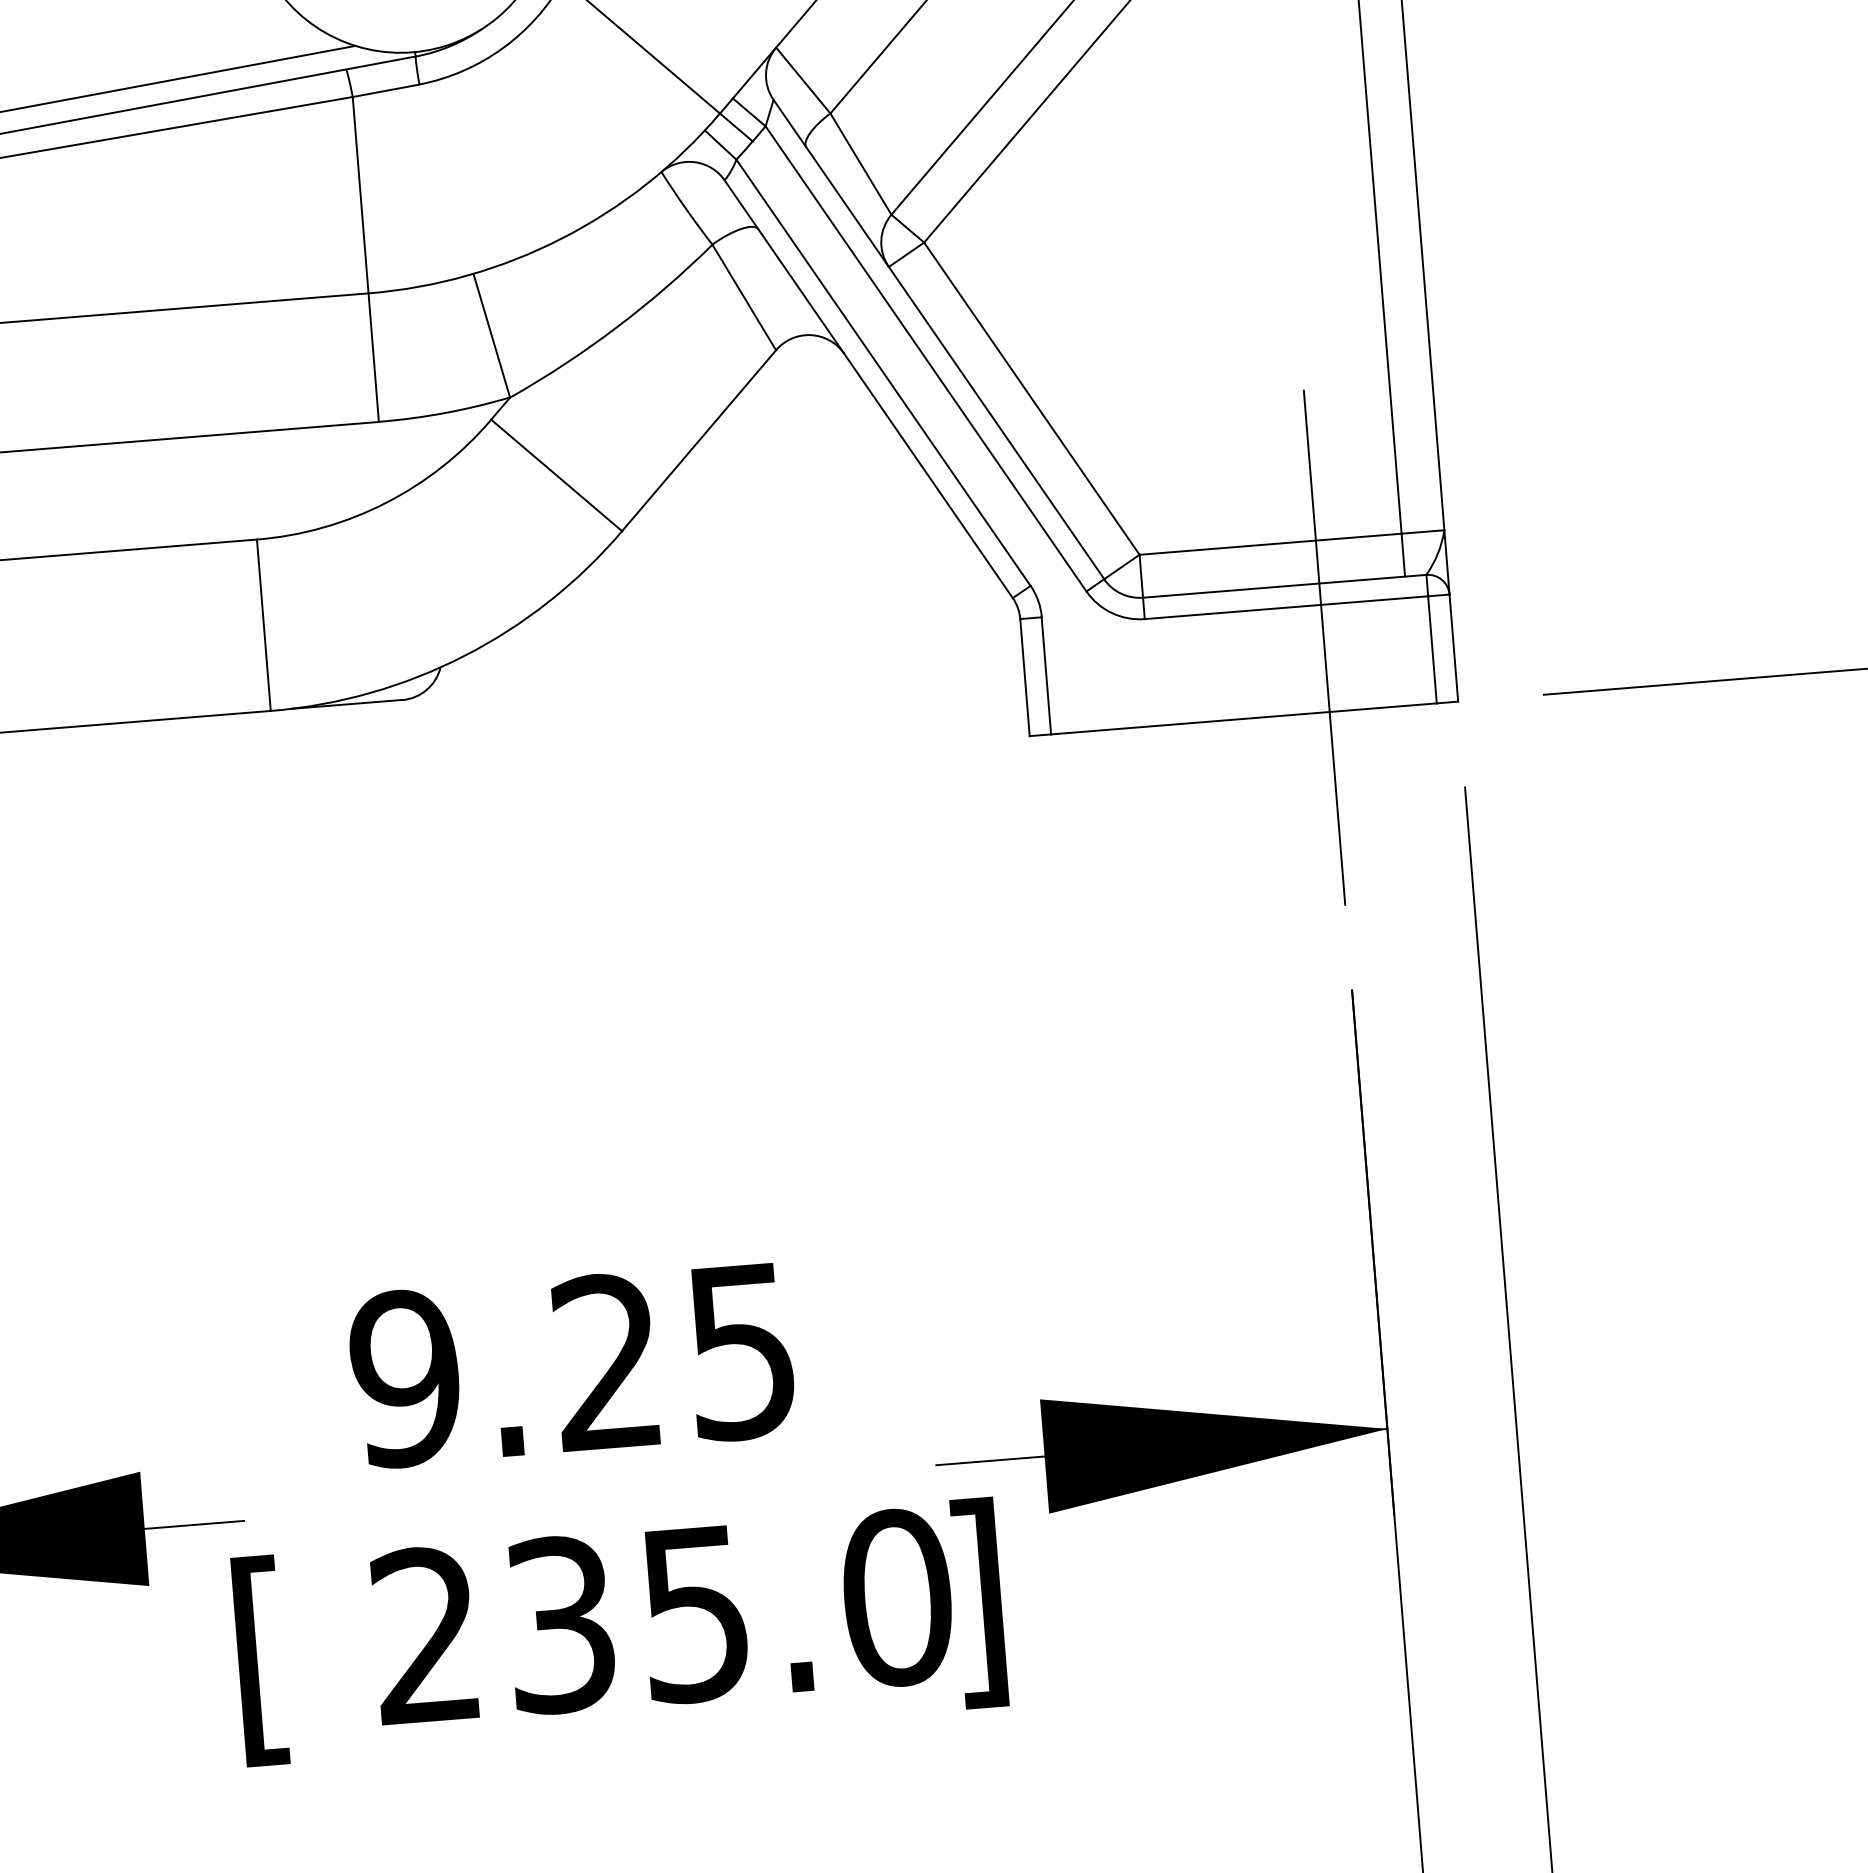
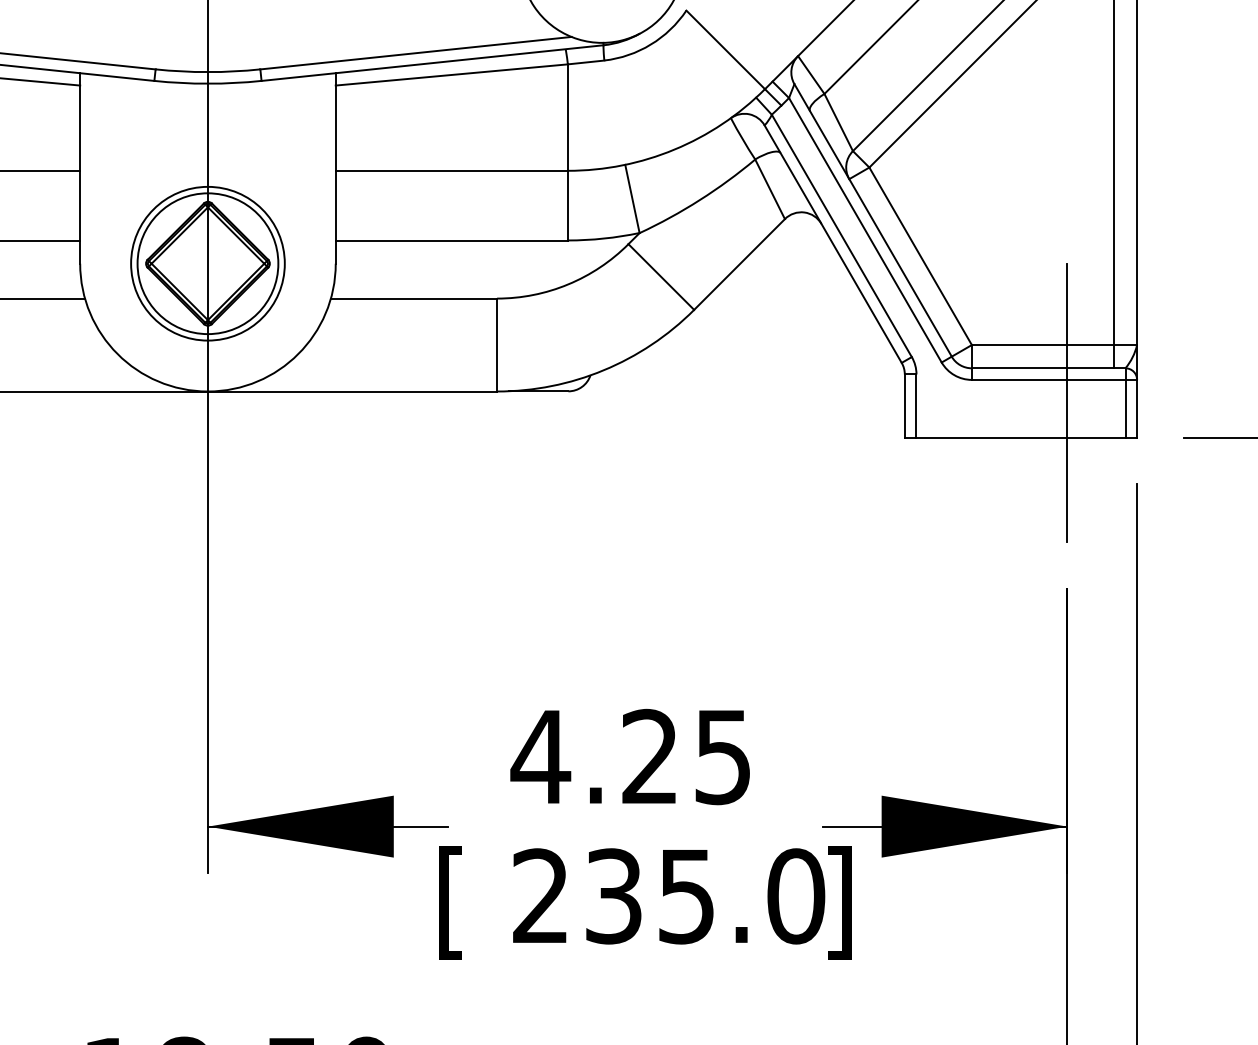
text: (404, 1377) -> (540, 756), 9.25 -> 4.25

